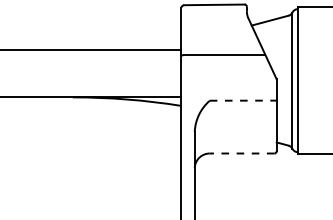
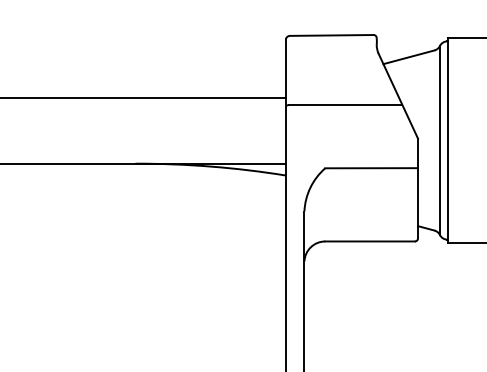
line: (243, 100) -> (372, 168), dashed -> solid
line: (242, 153) -> (370, 241), dashed -> solid

